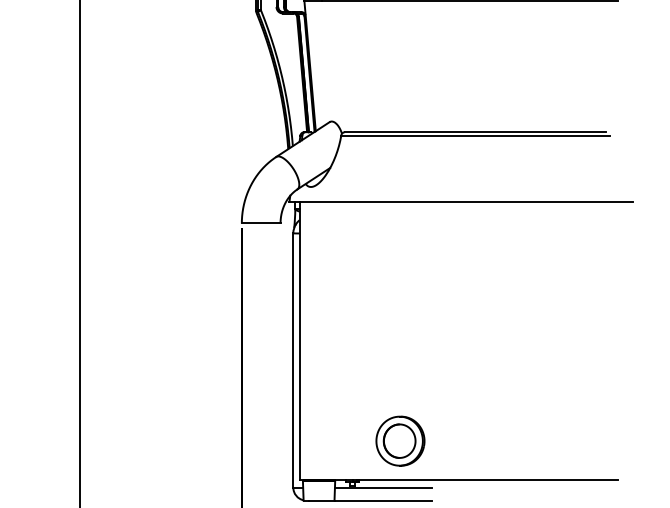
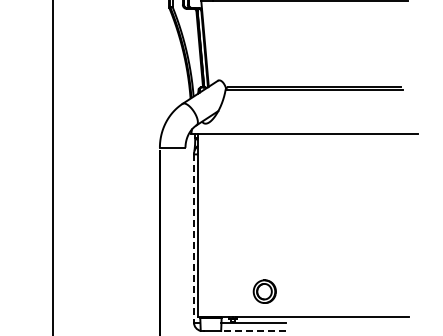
line: (292, 360) -> (193, 238), solid -> dashed
part: (400, 440) -> (264, 291), size x0.7
line: (383, 501) -> (253, 331), solid -> dashed

